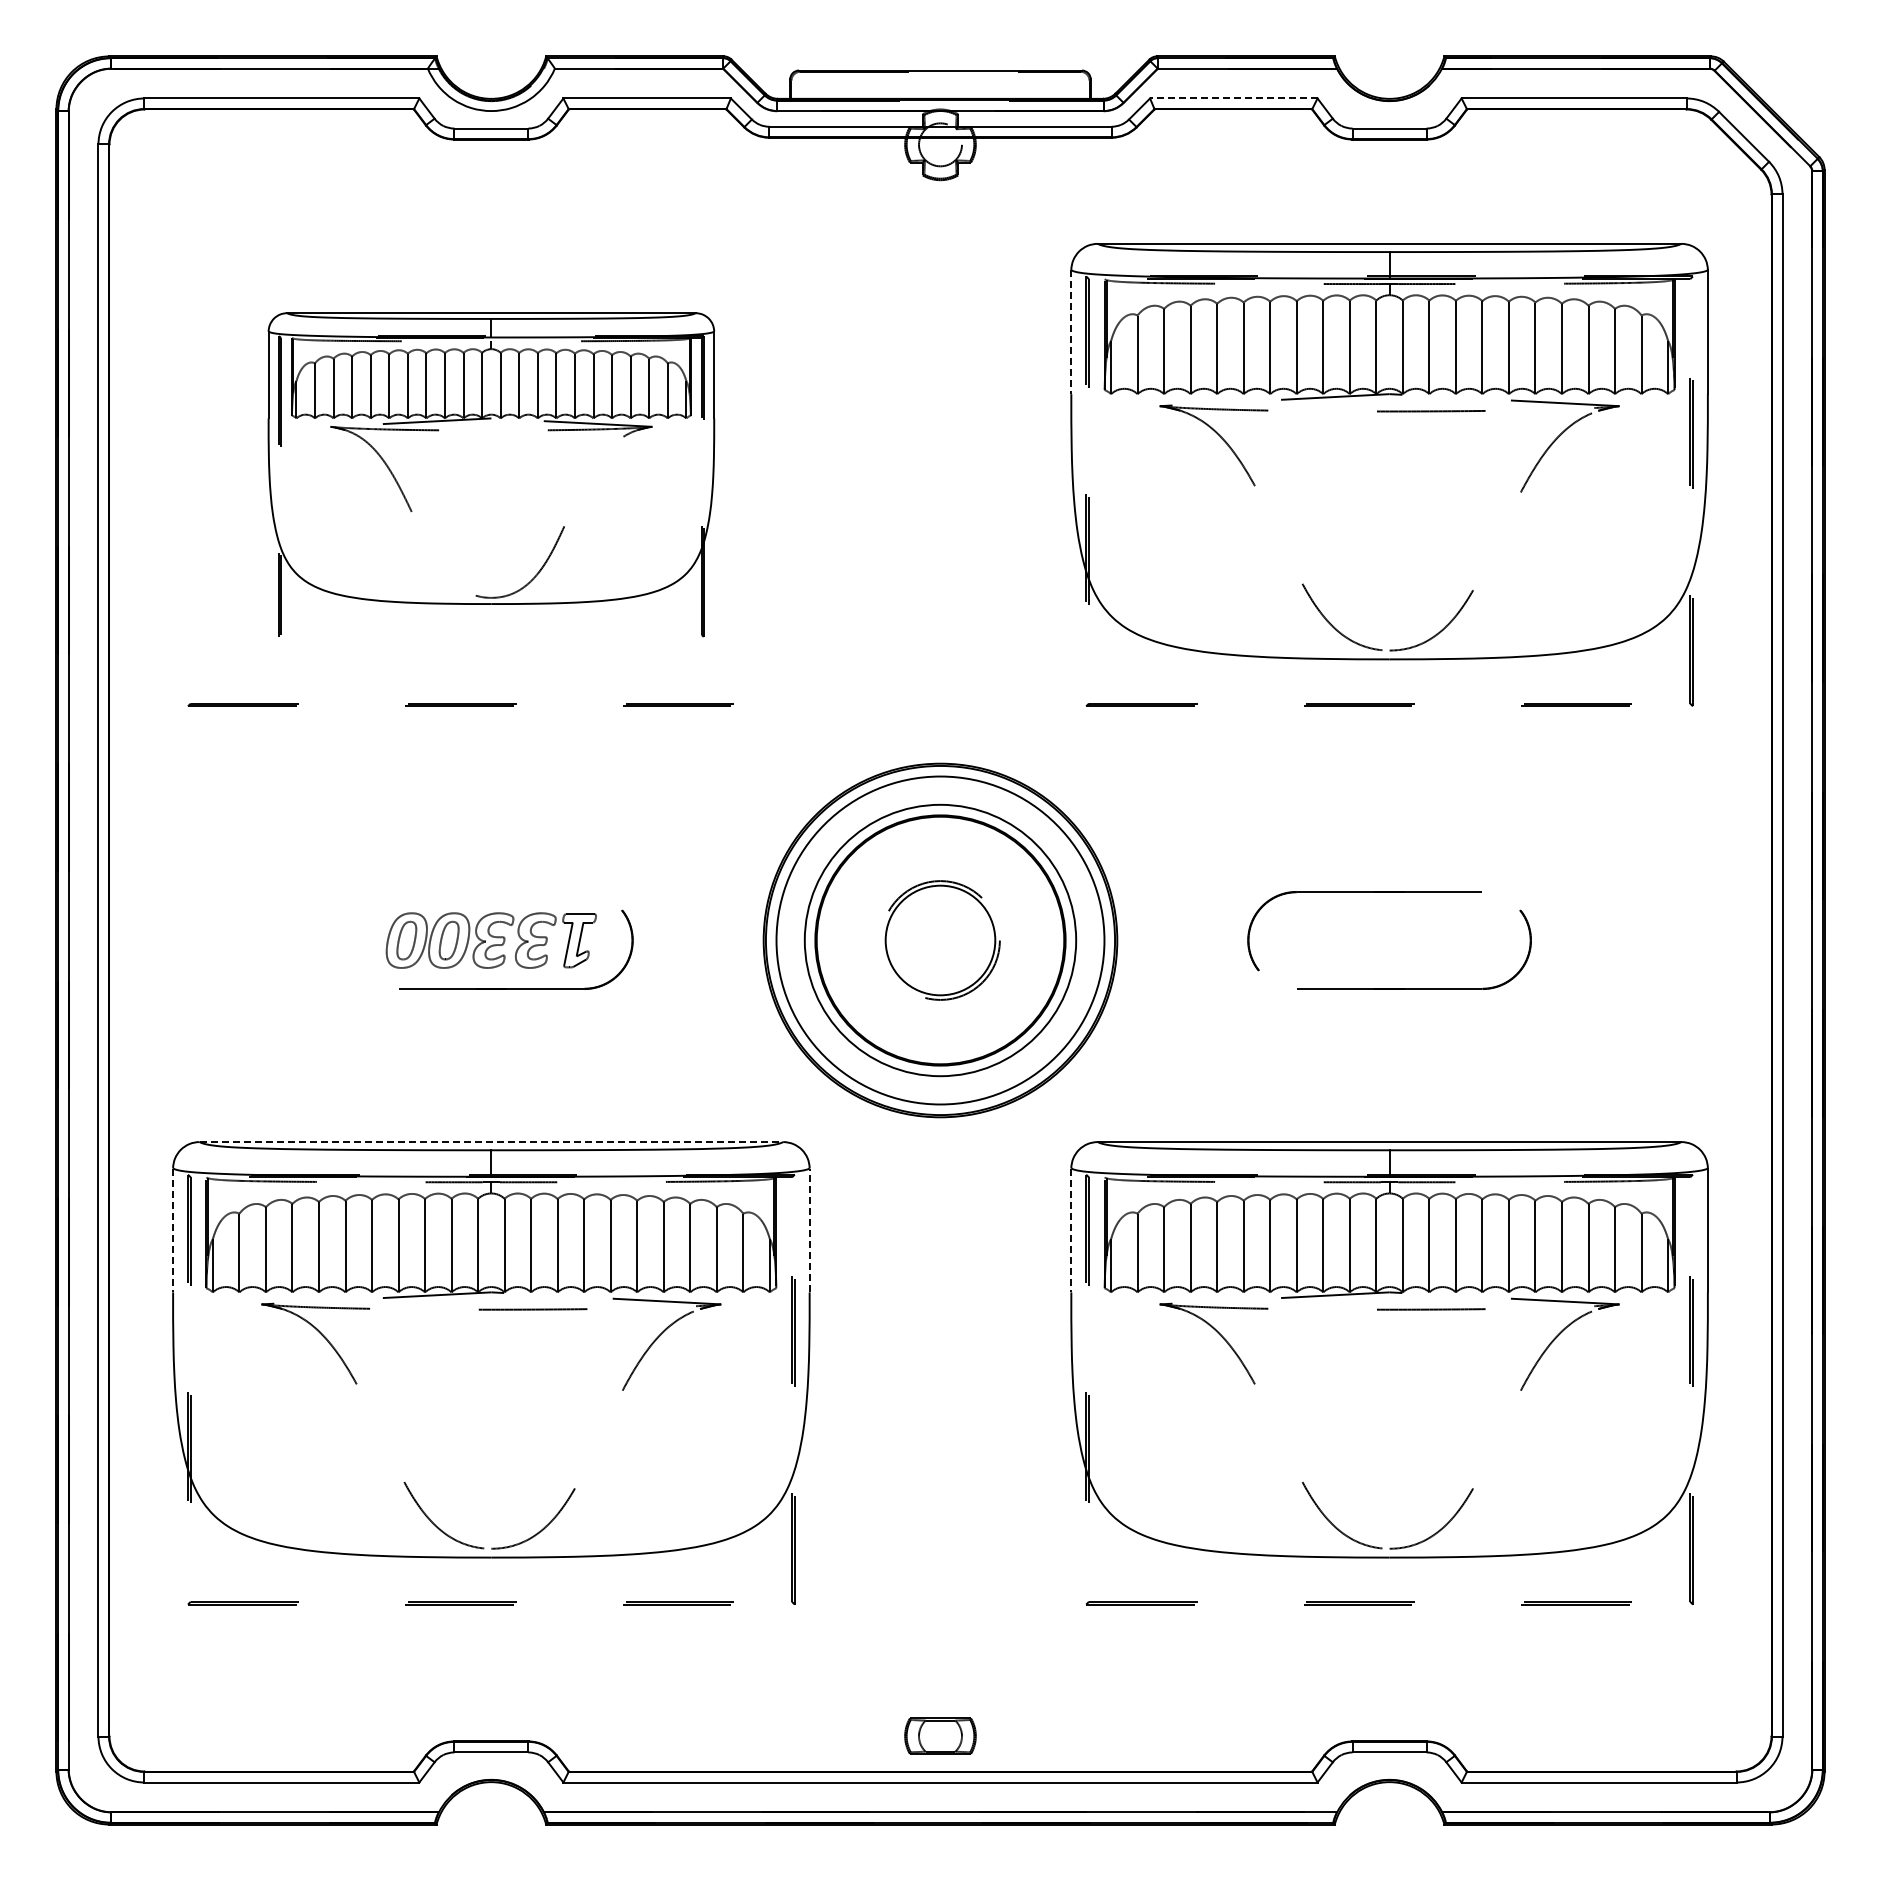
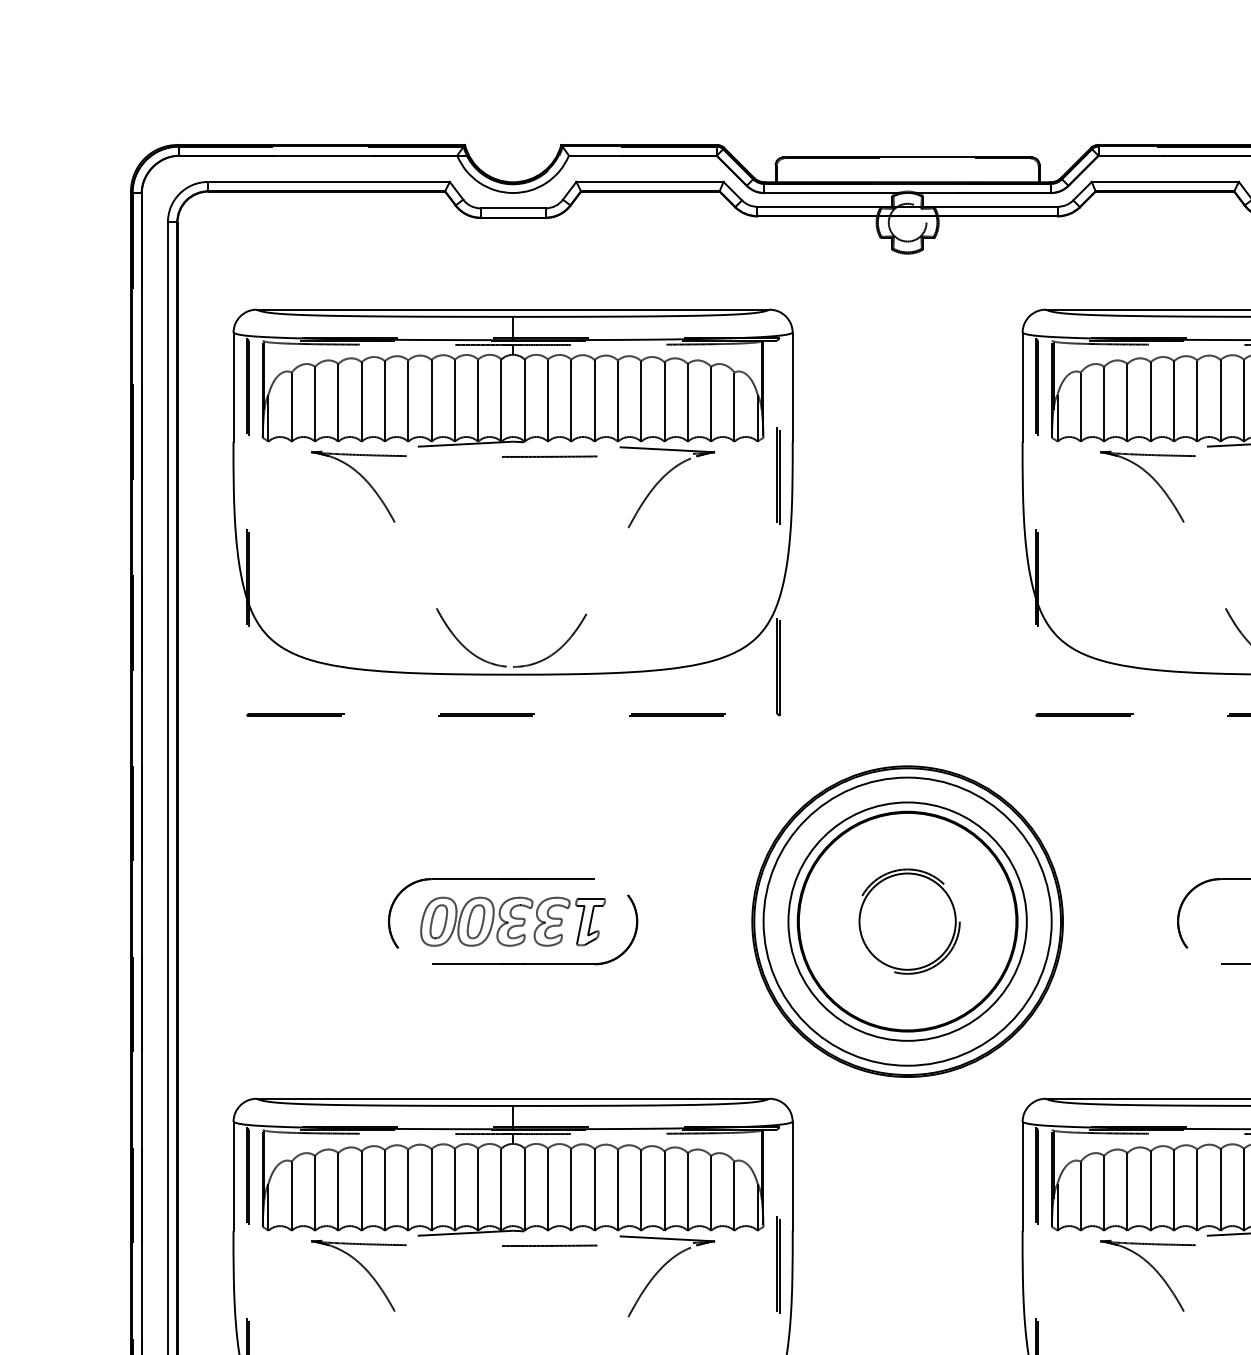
line: (1233, 98) -> (1165, 181), dashed -> solid
line: (1071, 332) -> (1022, 387), dashed -> solid
part: (491, 474) -> (513, 512), size x1.43
part: (466, 892) -> (491, 879), added
line: (491, 1142) -> (513, 1099), dashed -> solid
line: (173, 1230) -> (233, 1176), dashed -> solid
line: (809, 1230) -> (792, 1176), dashed -> solid
line: (1071, 1230) -> (1022, 1176), dashed -> solid

